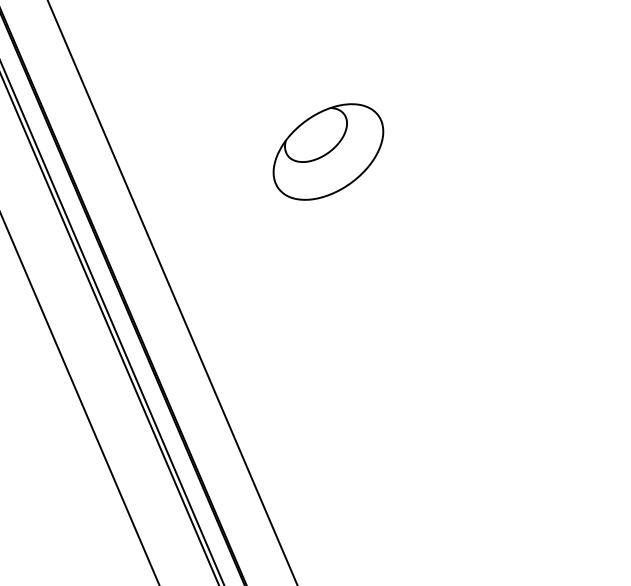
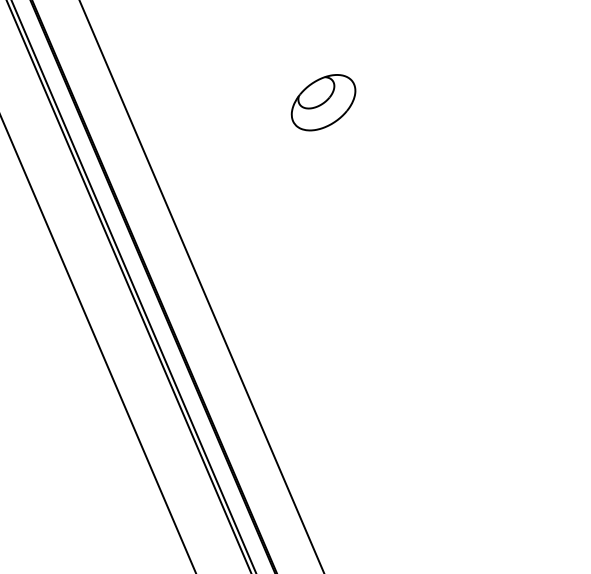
part: (328, 151) -> (323, 102), size x0.62

